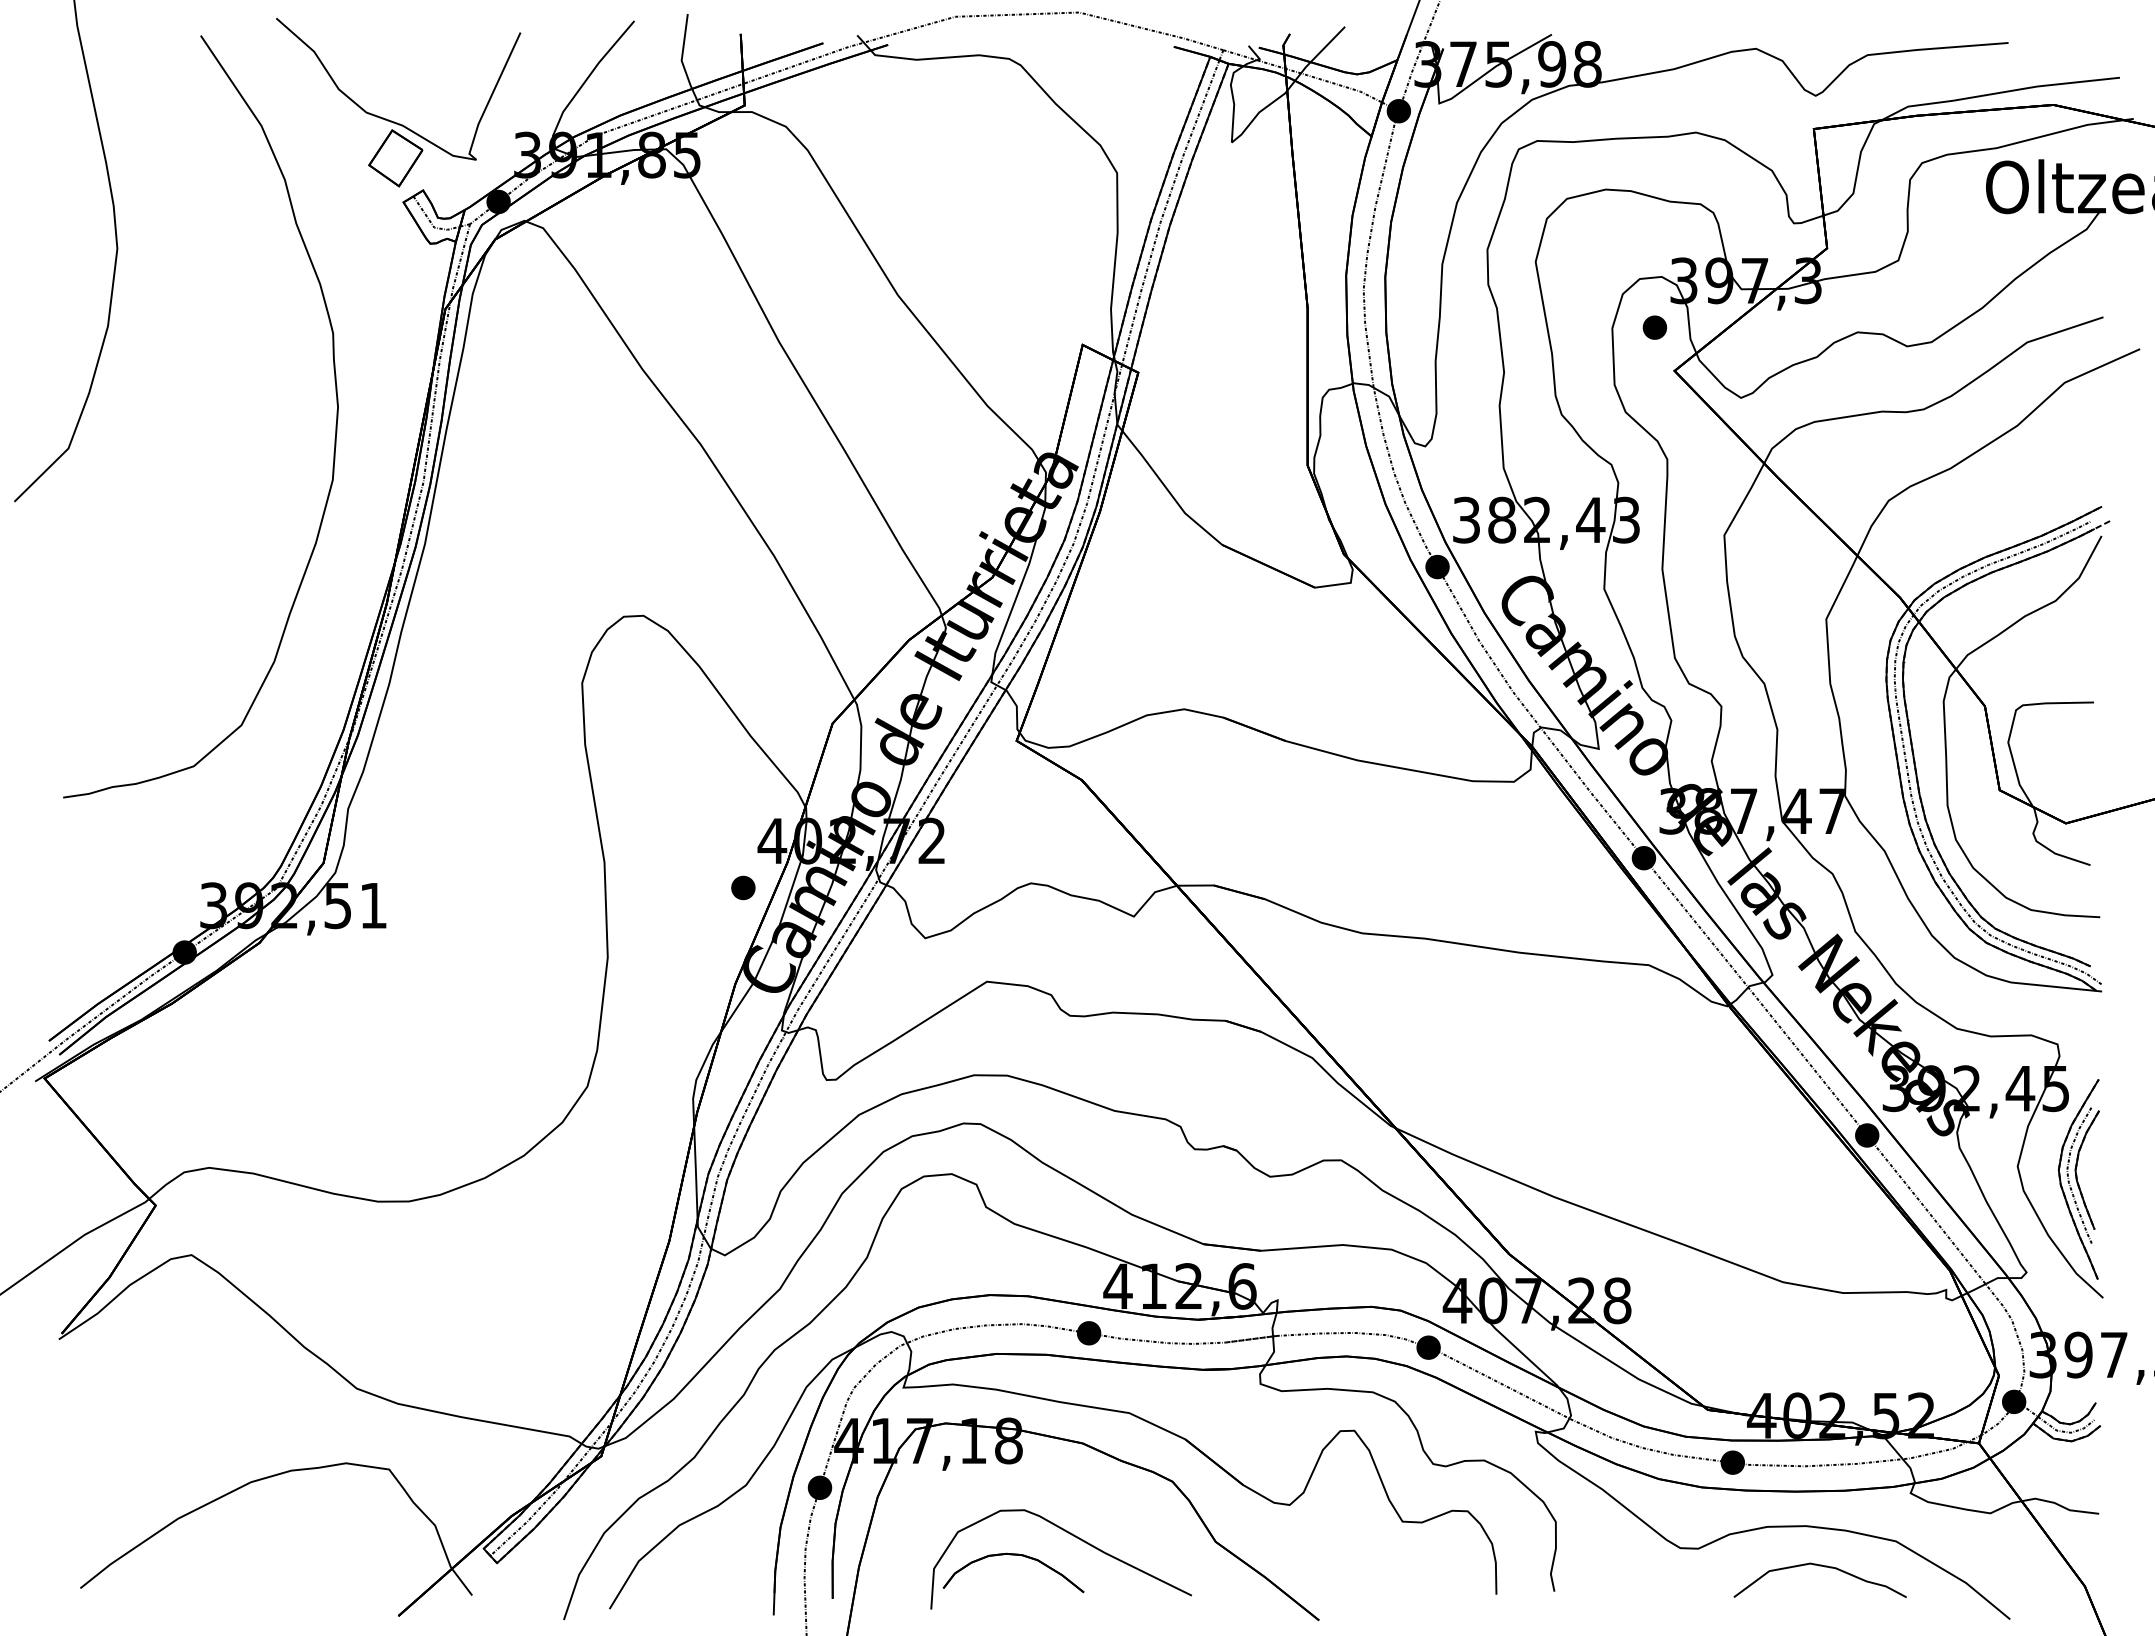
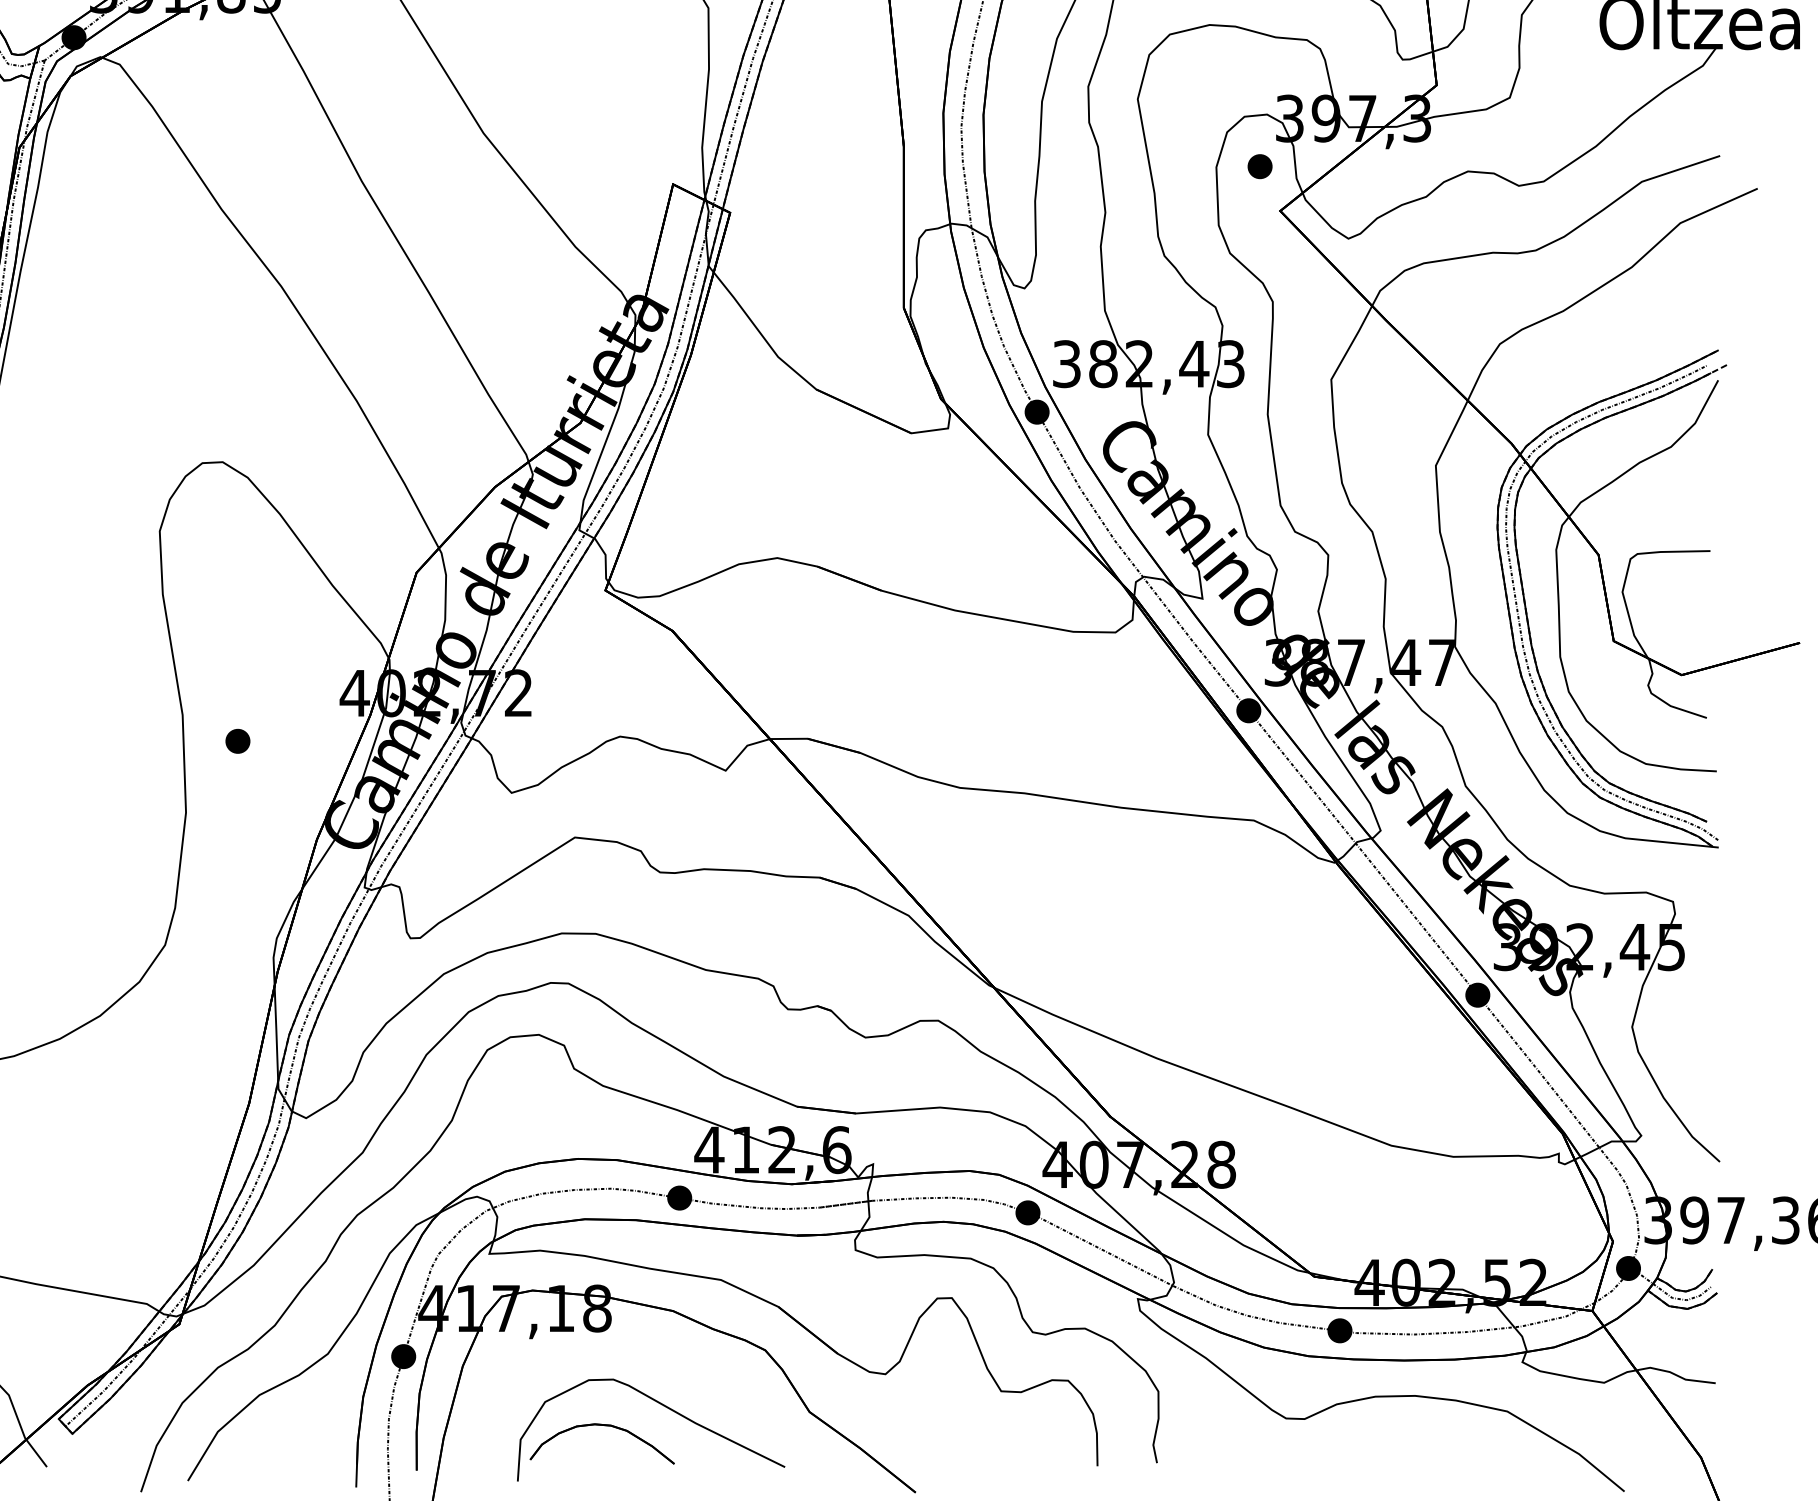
part: (743, 887) -> (238, 740), moved
part: (2078, 1179) -> (1694, 1040), removed
curve: (1819, 1566) -> (1428, 1437), removed

